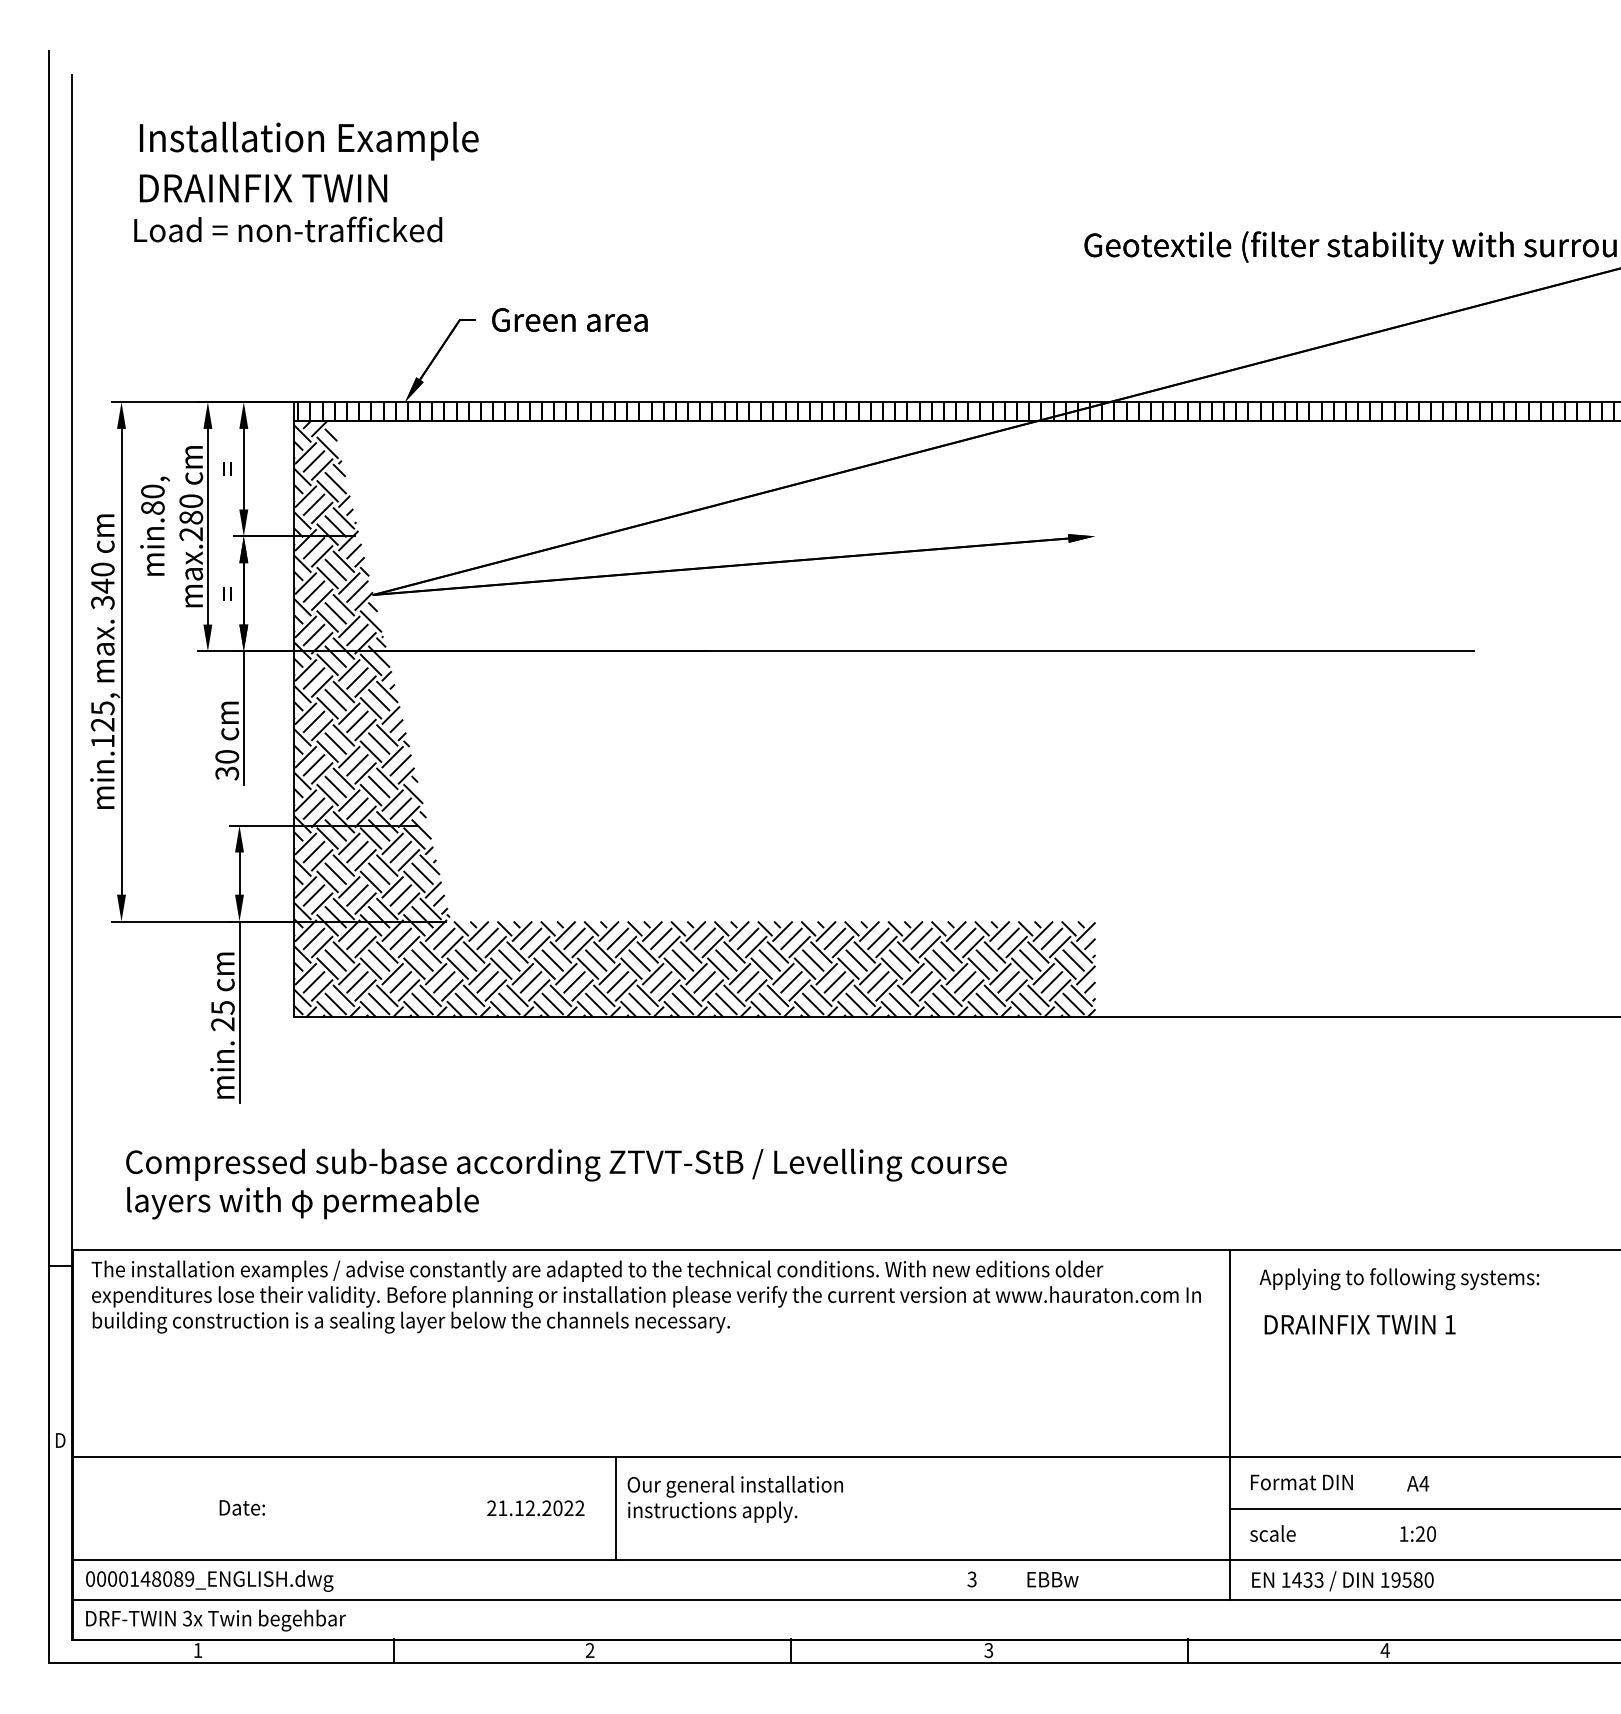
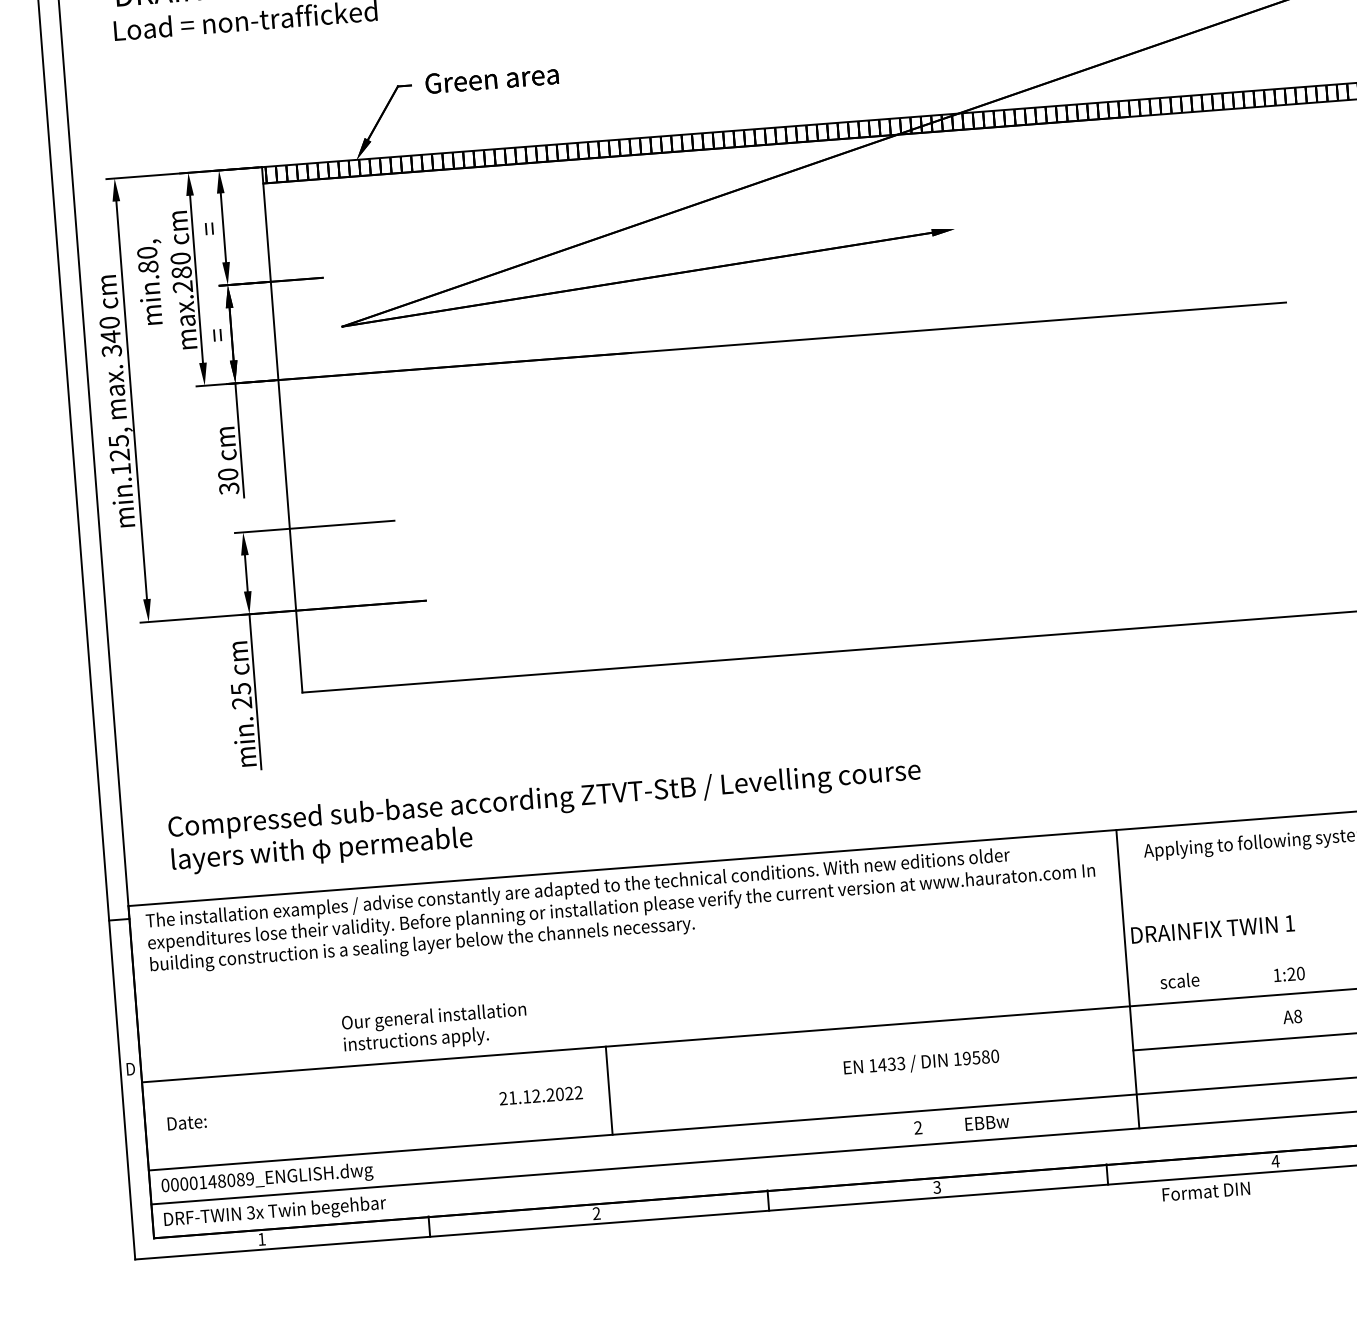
hatch: (694, 719) -> (624, 411), removed
text: (1359, 1324) -> (1212, 929), moved
text: (1301, 1482) -> (1205, 1191), moved
text: (1424, 1483) -> (1298, 1016), A4 -> A8
text: (734, 1498) -> (434, 1027), moved
text: (241, 1507) -> (186, 1122), moved
text: (1272, 1533) -> (1179, 980), moved
text: (1417, 1533) -> (1288, 973), moved
text: (971, 1579) -> (917, 1127), 3 -> 2
text: (1342, 1581) -> (921, 1063), moved

